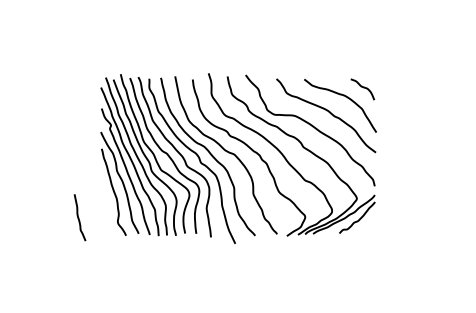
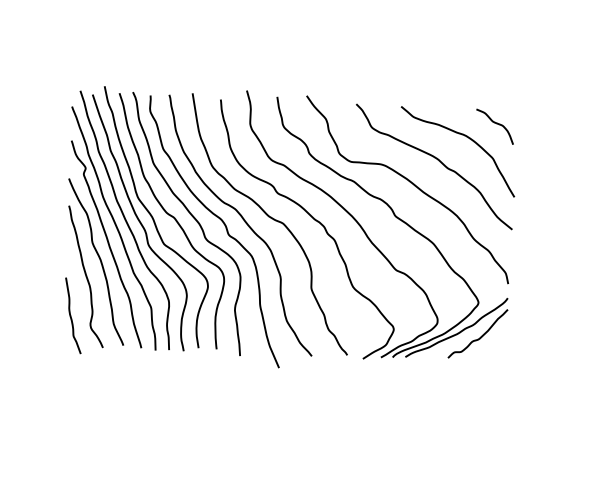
curve: (79, 217) -> (72, 315), moved

